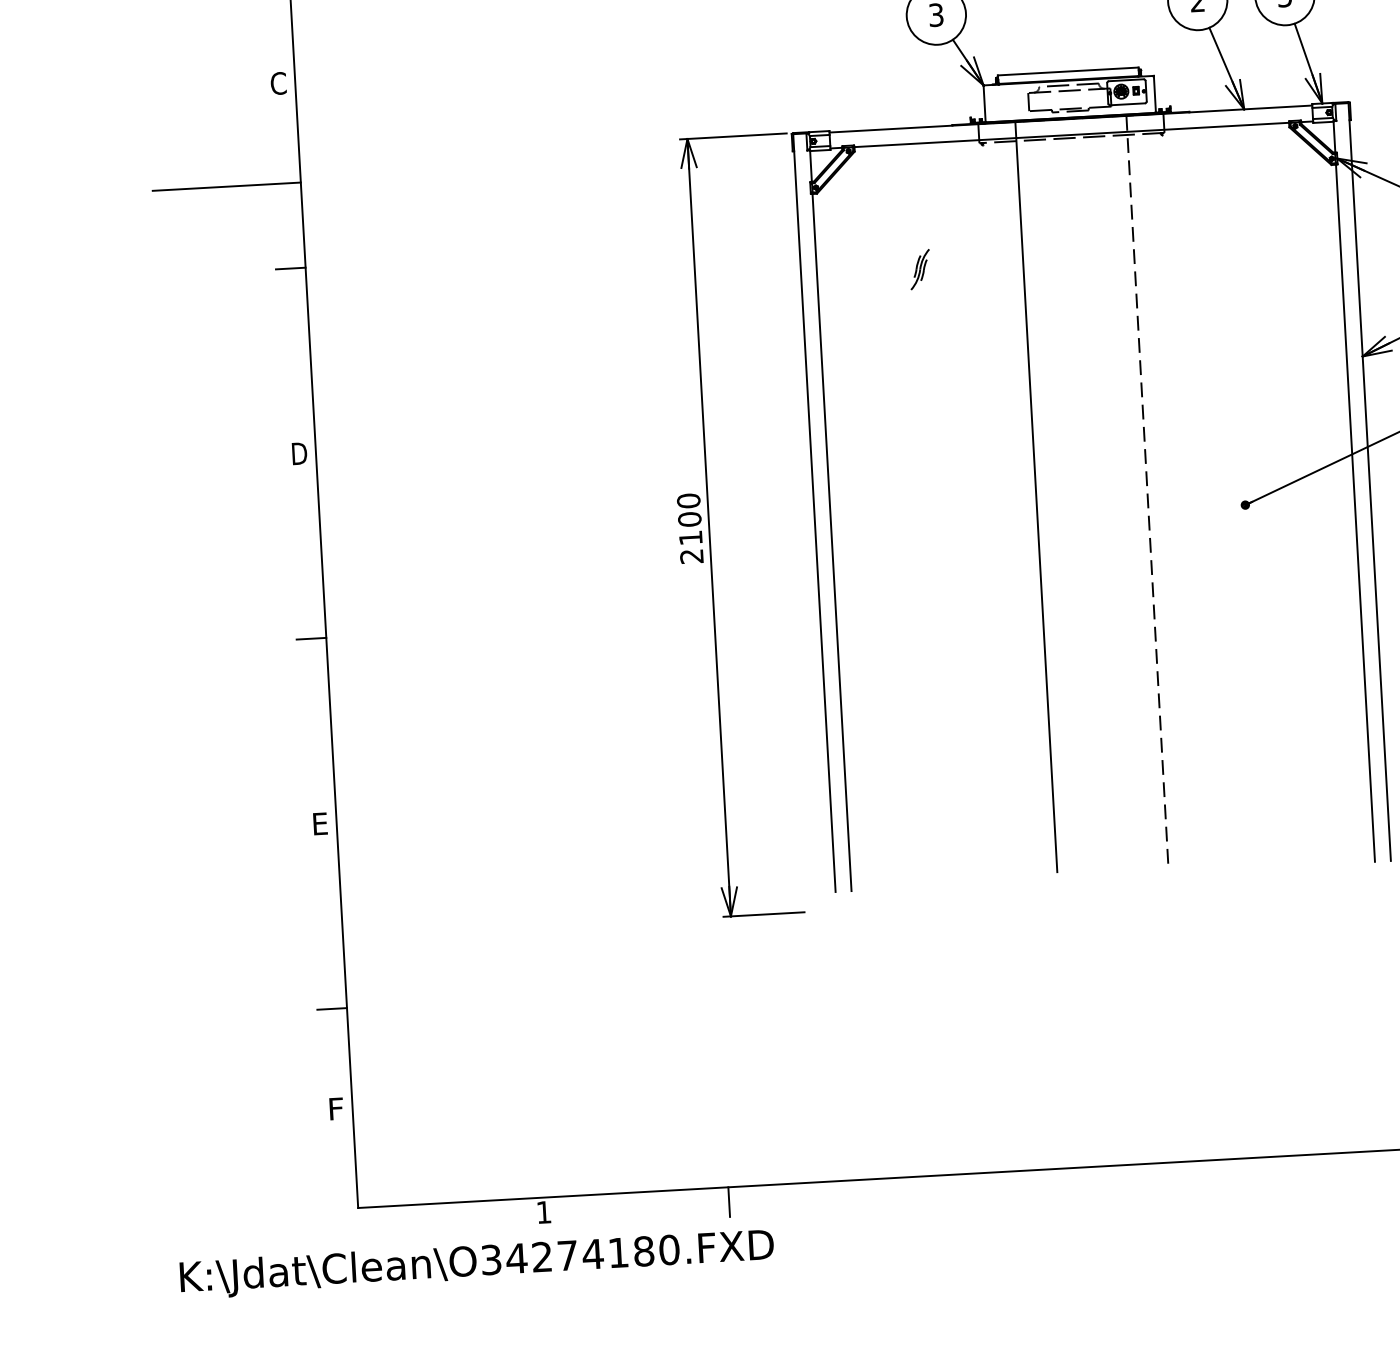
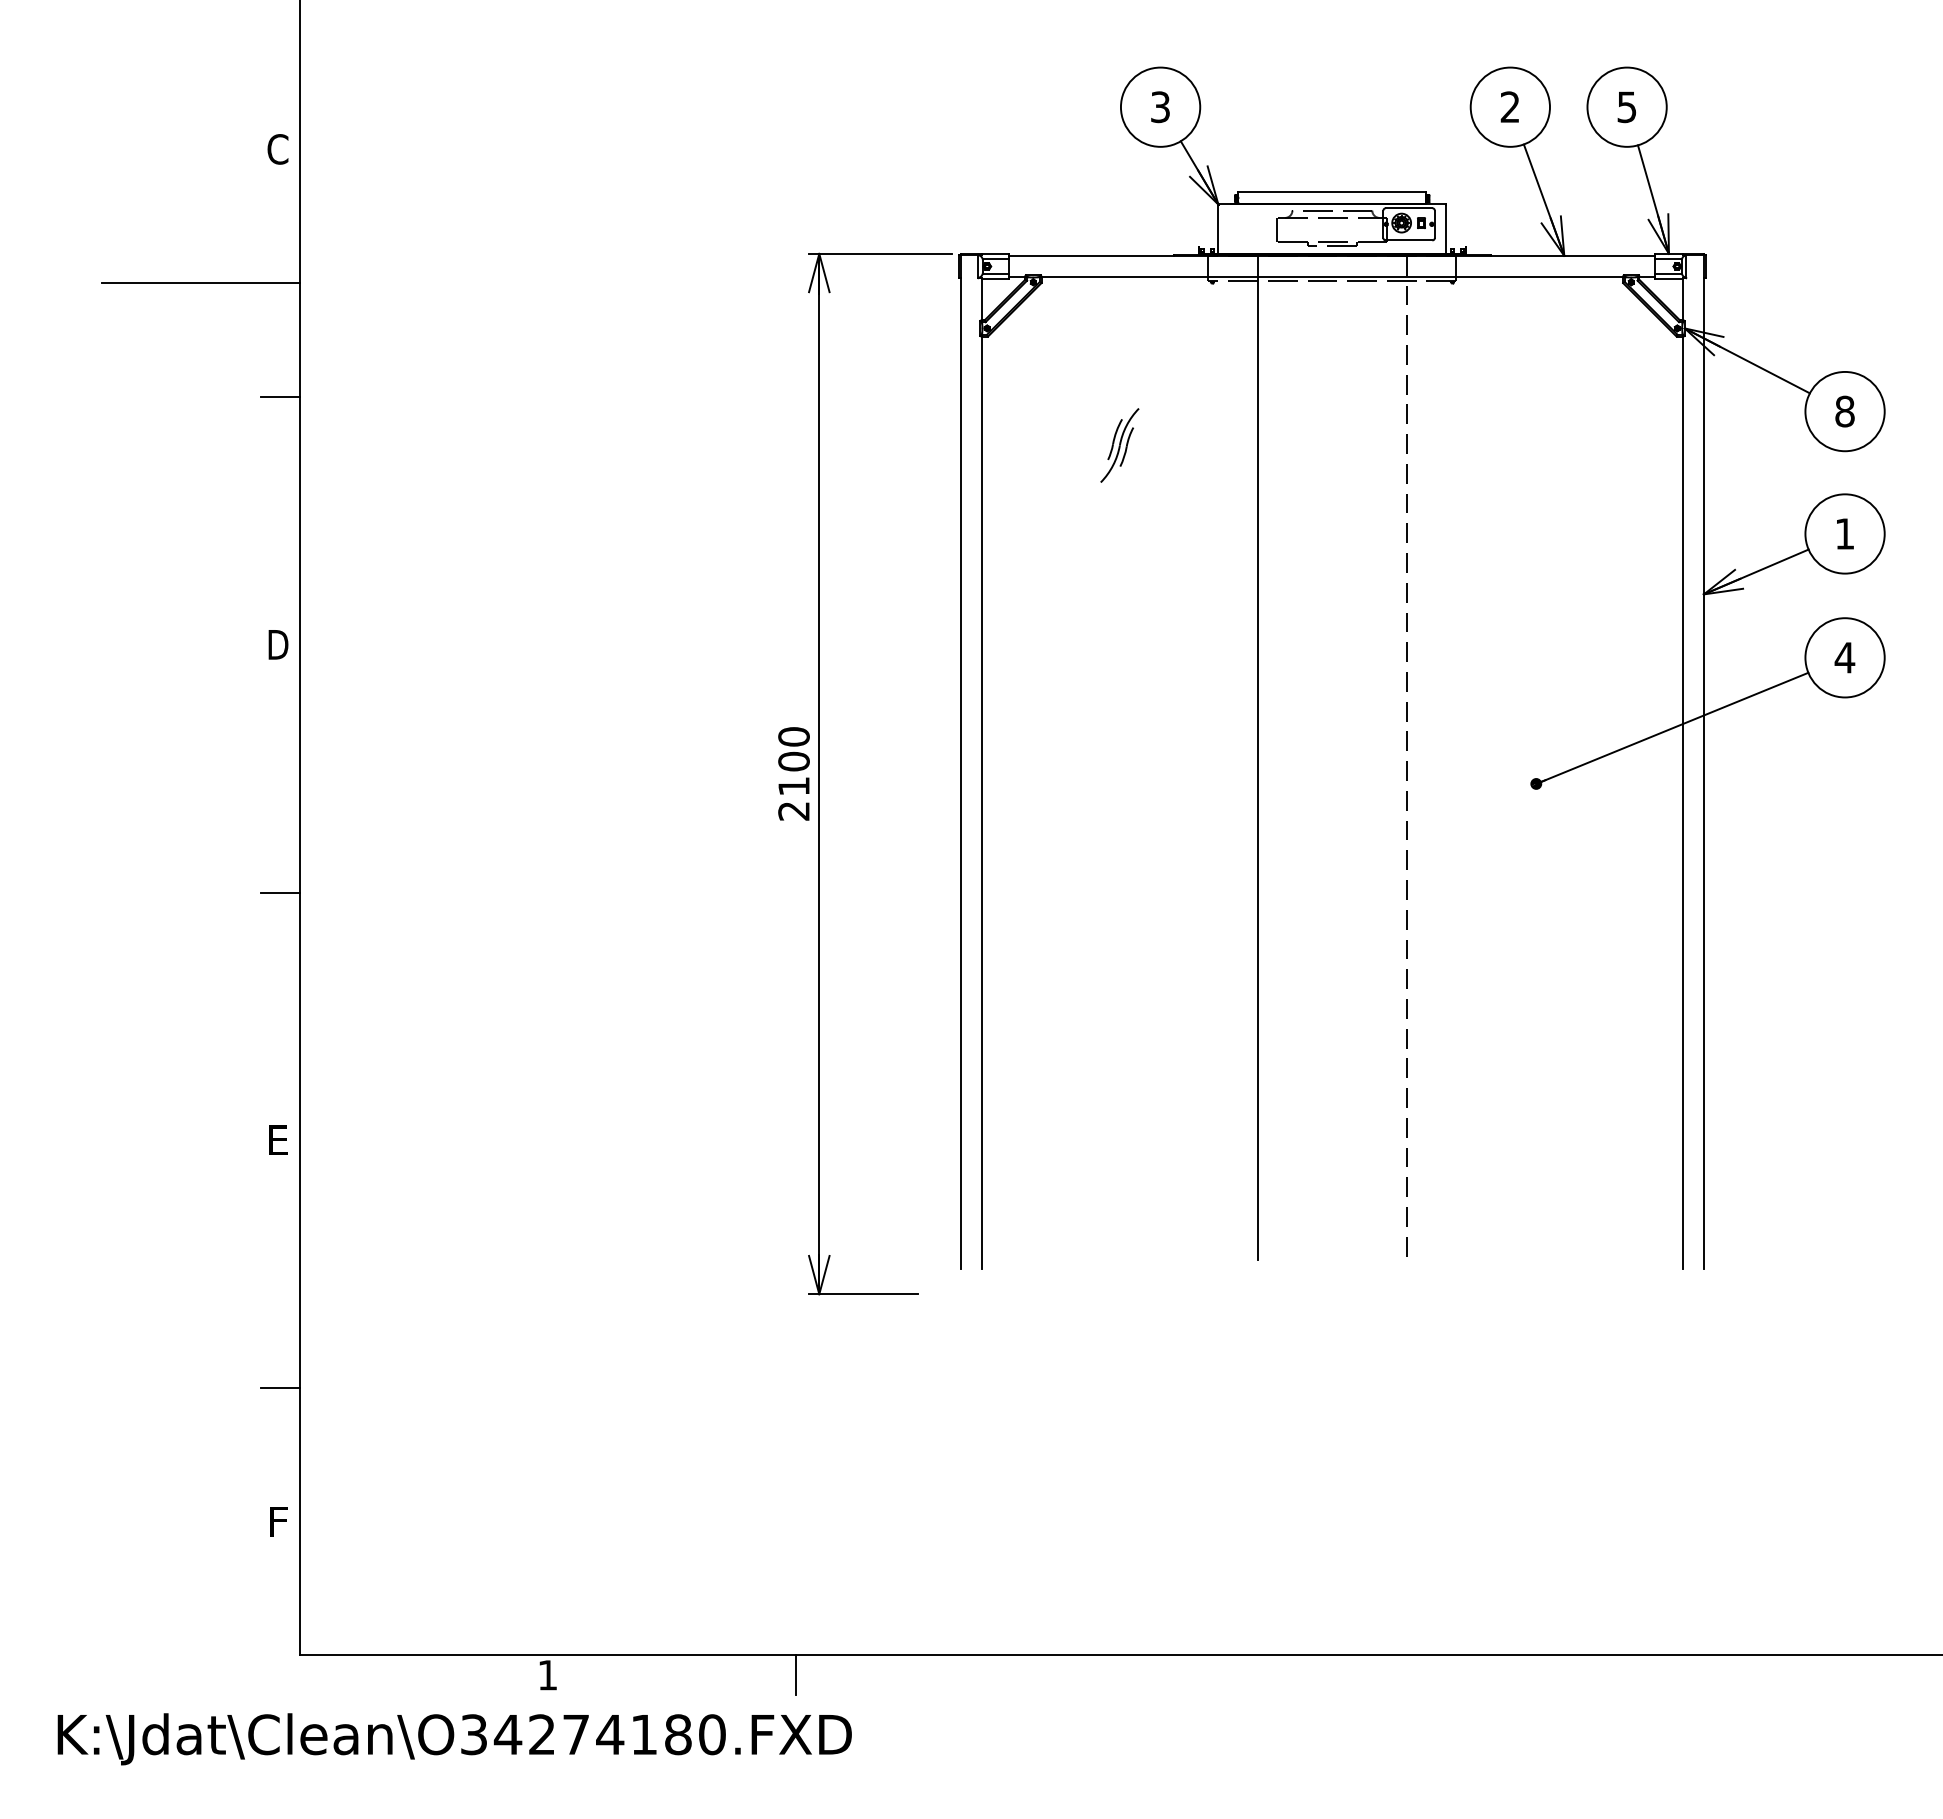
part: (920, 269) -> (1120, 445), size x1.4

